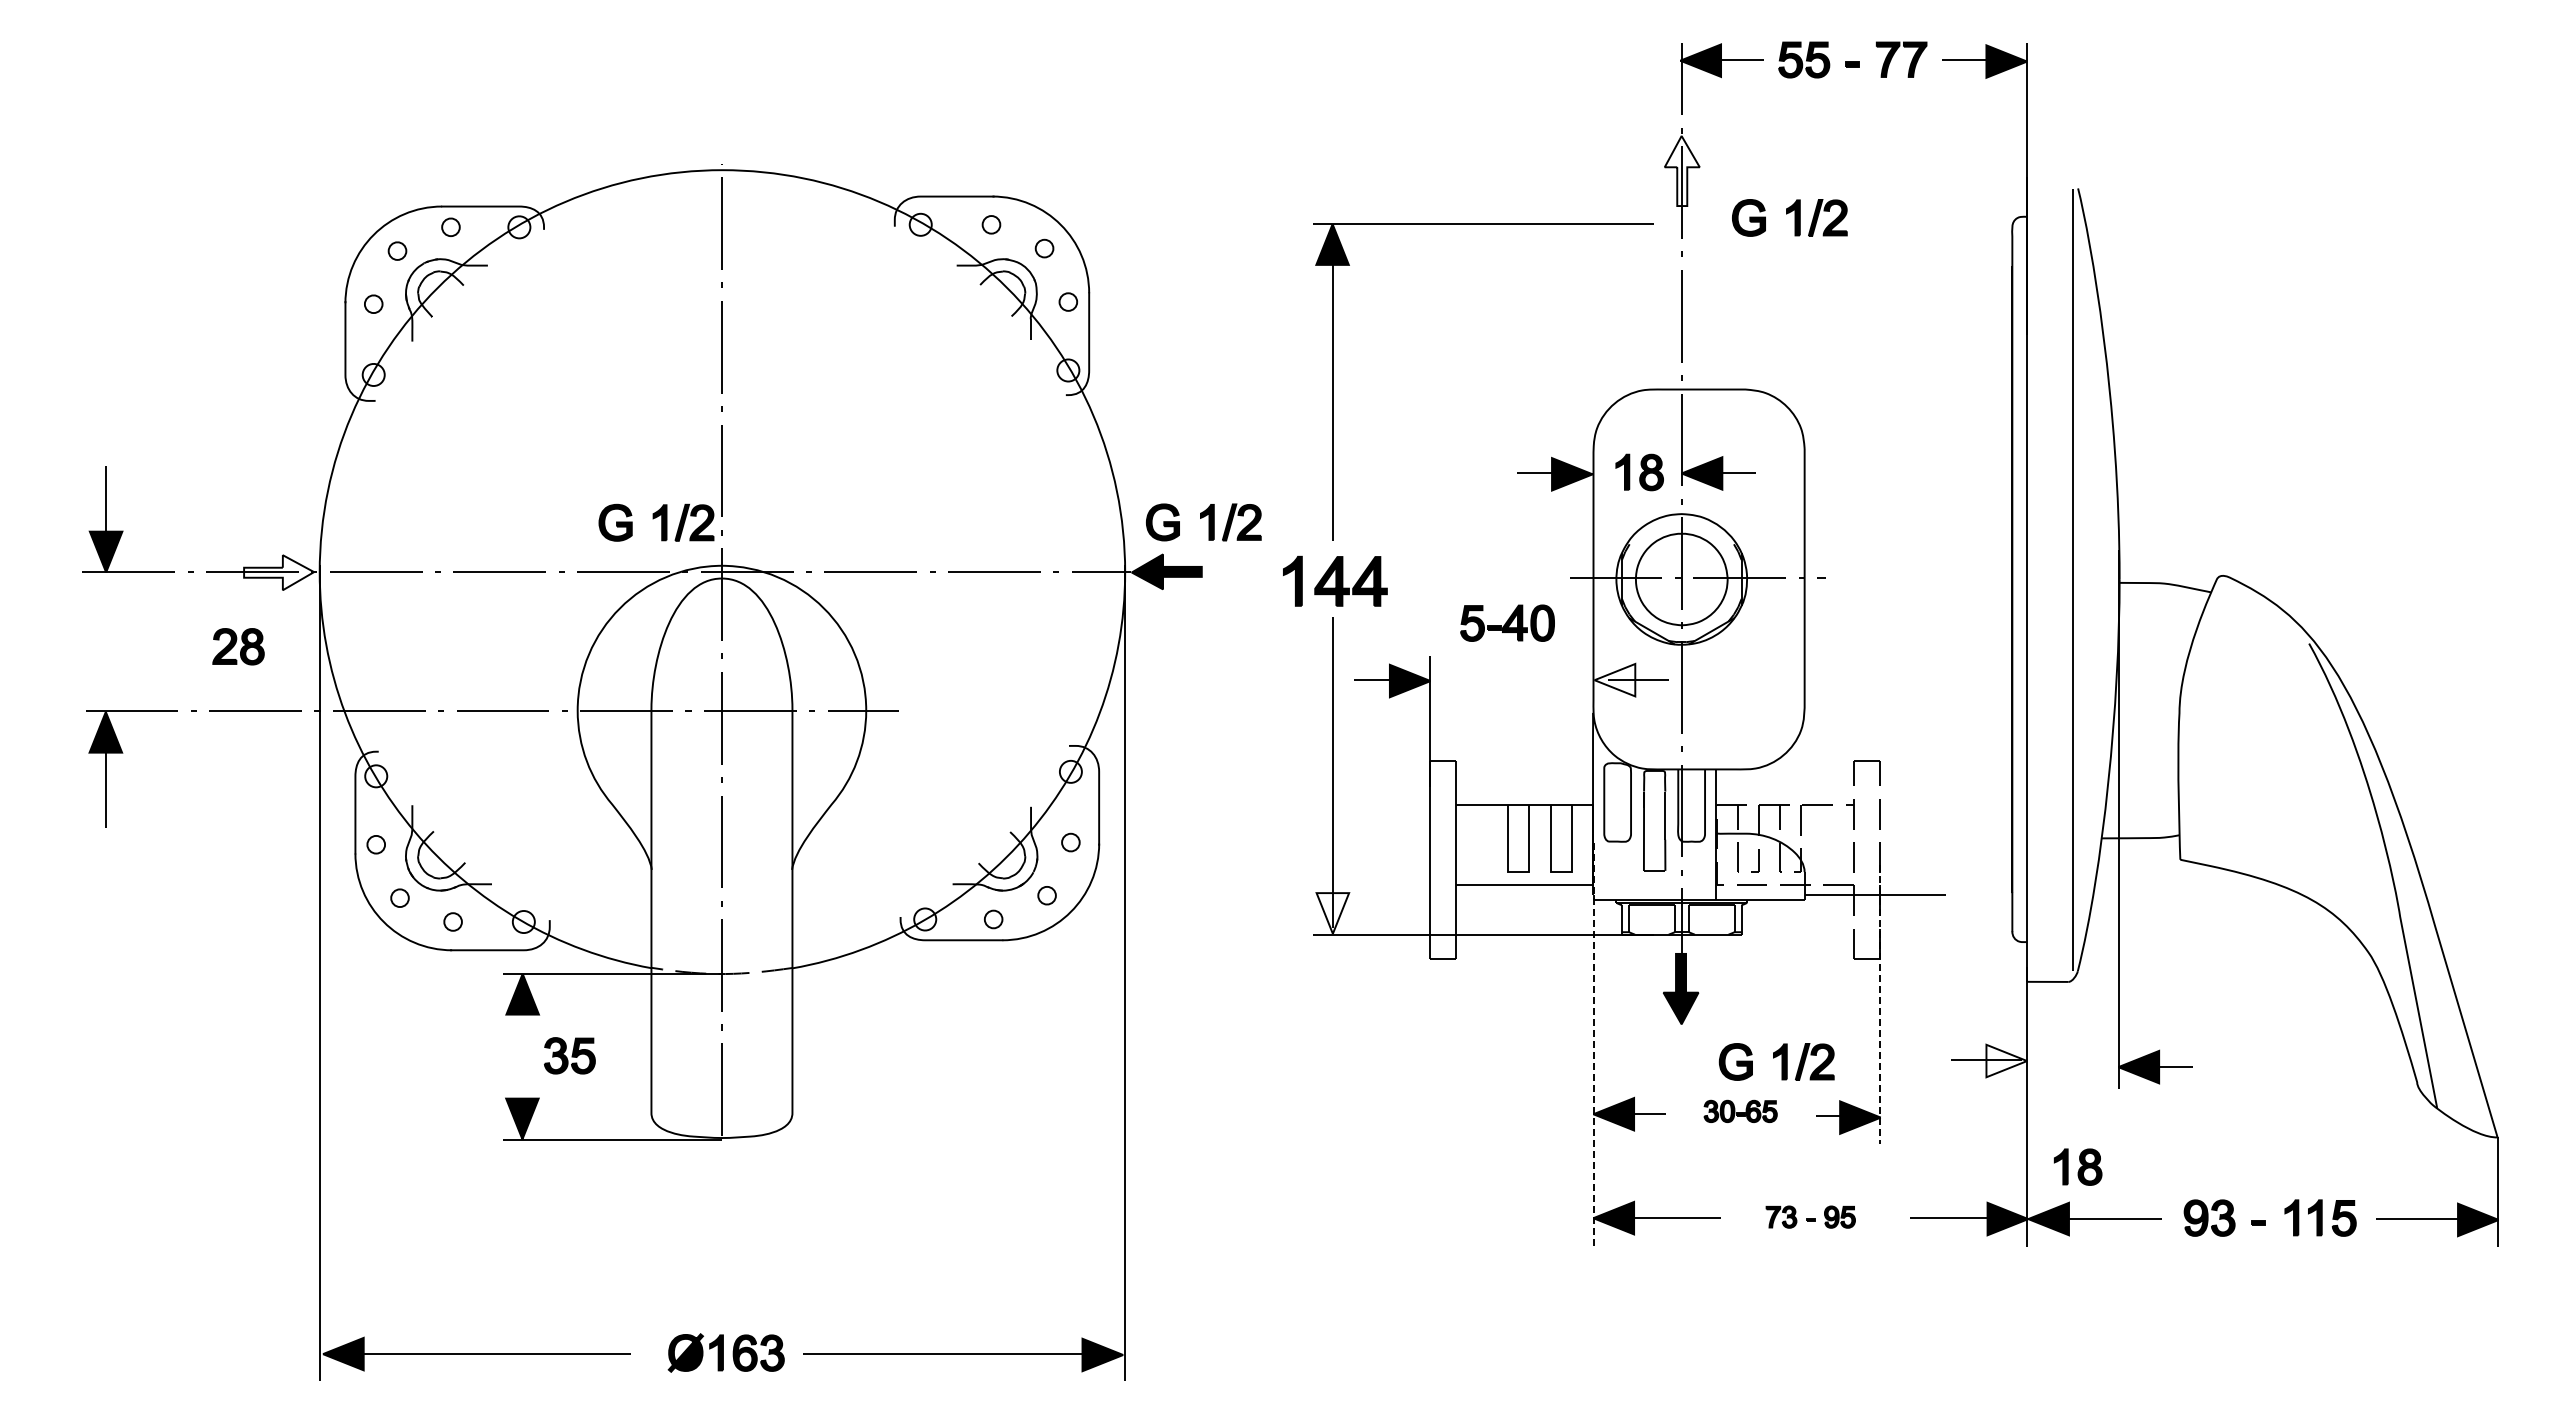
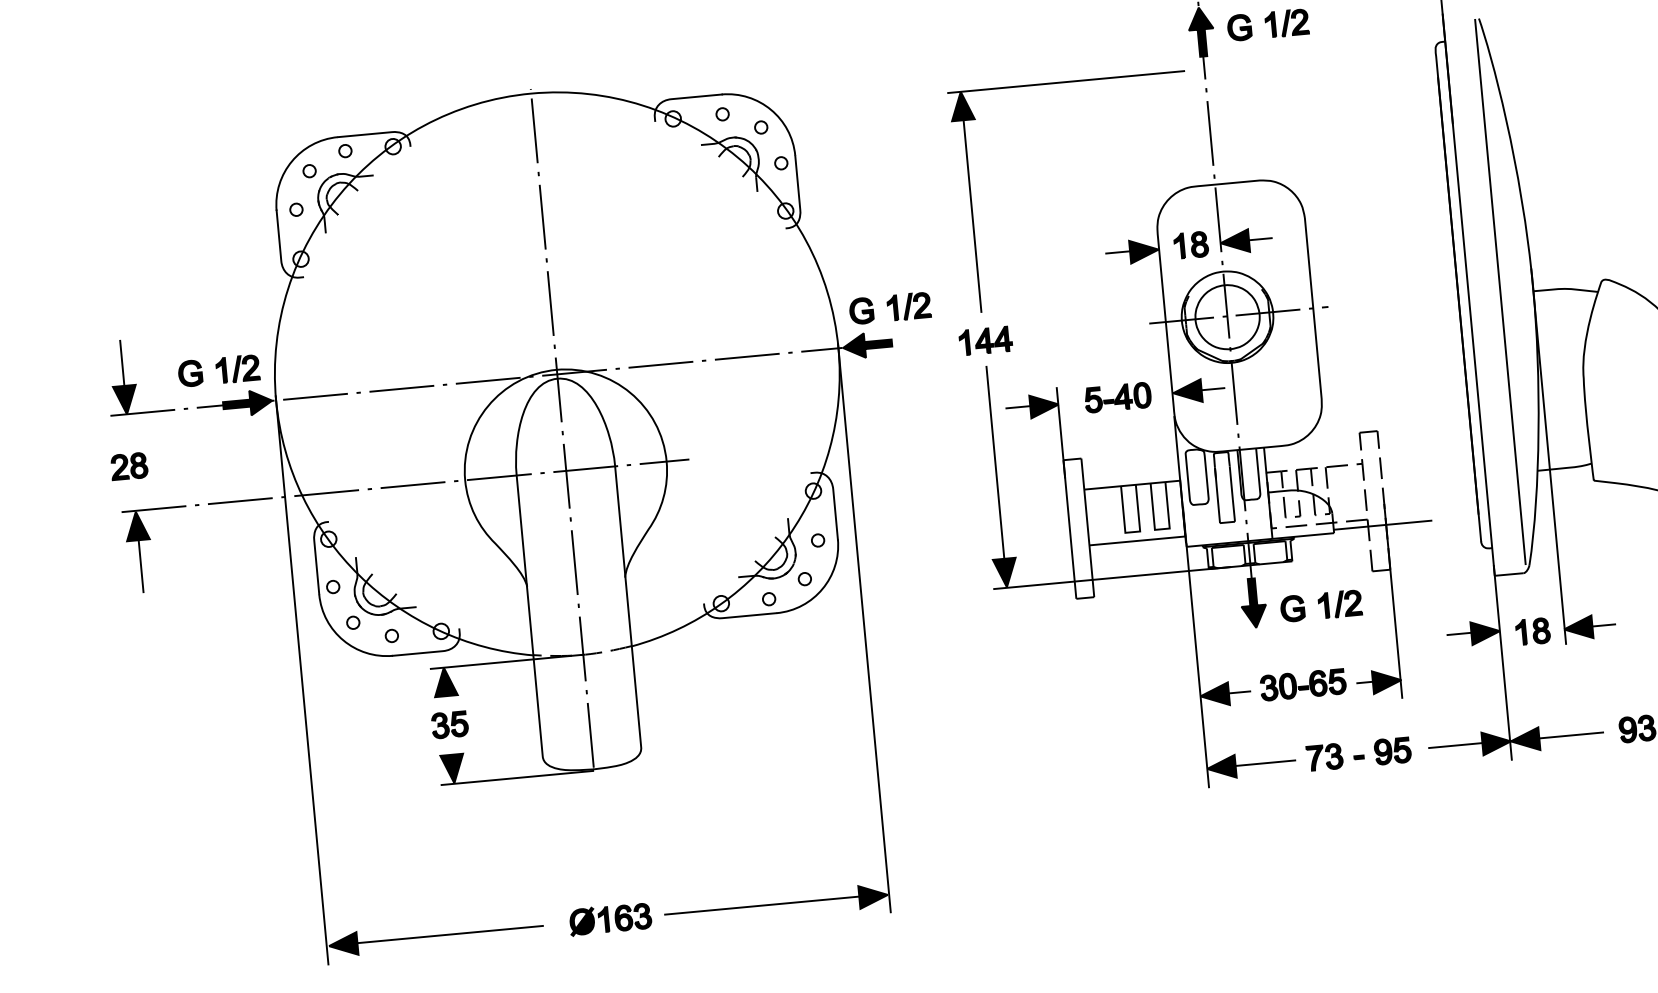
fill: (1681, 171) -> (1200, 32), added
part: (1789, 217) -> (1267, 24), moved
part: (656, 522) -> (218, 370), moved
fill: (279, 572) -> (248, 403), added
part: (1335, 580) -> (985, 340), size x0.71
part: (1507, 622) -> (1117, 397), moved
part: (238, 646) -> (129, 466), moved
fill: (1614, 679) -> (1187, 391), added
fill: (1332, 913) -> (1005, 573), added
line: (1879, 1004) -> (1393, 601), dashed -> solid
line: (1593, 1044) -> (1196, 647), dashed -> solid
part: (569, 1055) -> (449, 724), moved
fill: (2006, 1060) -> (1485, 632), added
part: (1776, 1061) -> (1321, 605), moved
part: (1740, 1111) -> (1303, 684), size x1.67
part: (2077, 1166) -> (1532, 631), moved
part: (1810, 1216) -> (1358, 753), size x1.67

